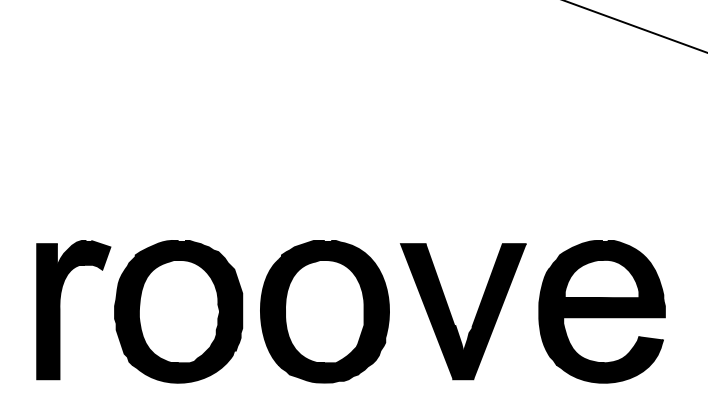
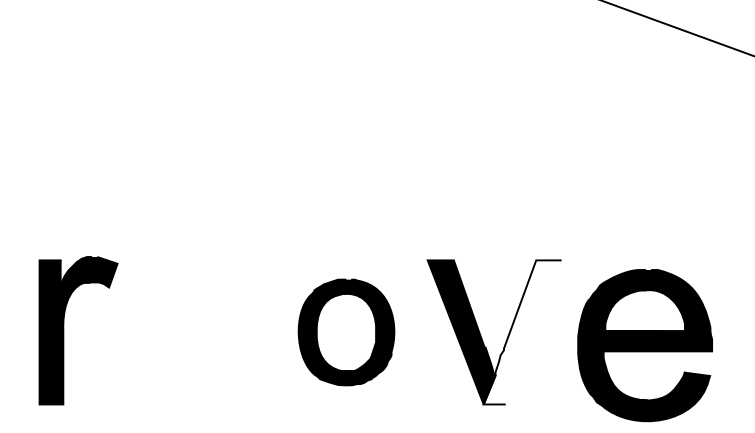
part: (178, 311) -> (190, 332), removed
part: (324, 311) -> (346, 332), size x0.7
fill: (489, 311) -> (522, 332), removed
part: (601, 311) -> (644, 345), moved

